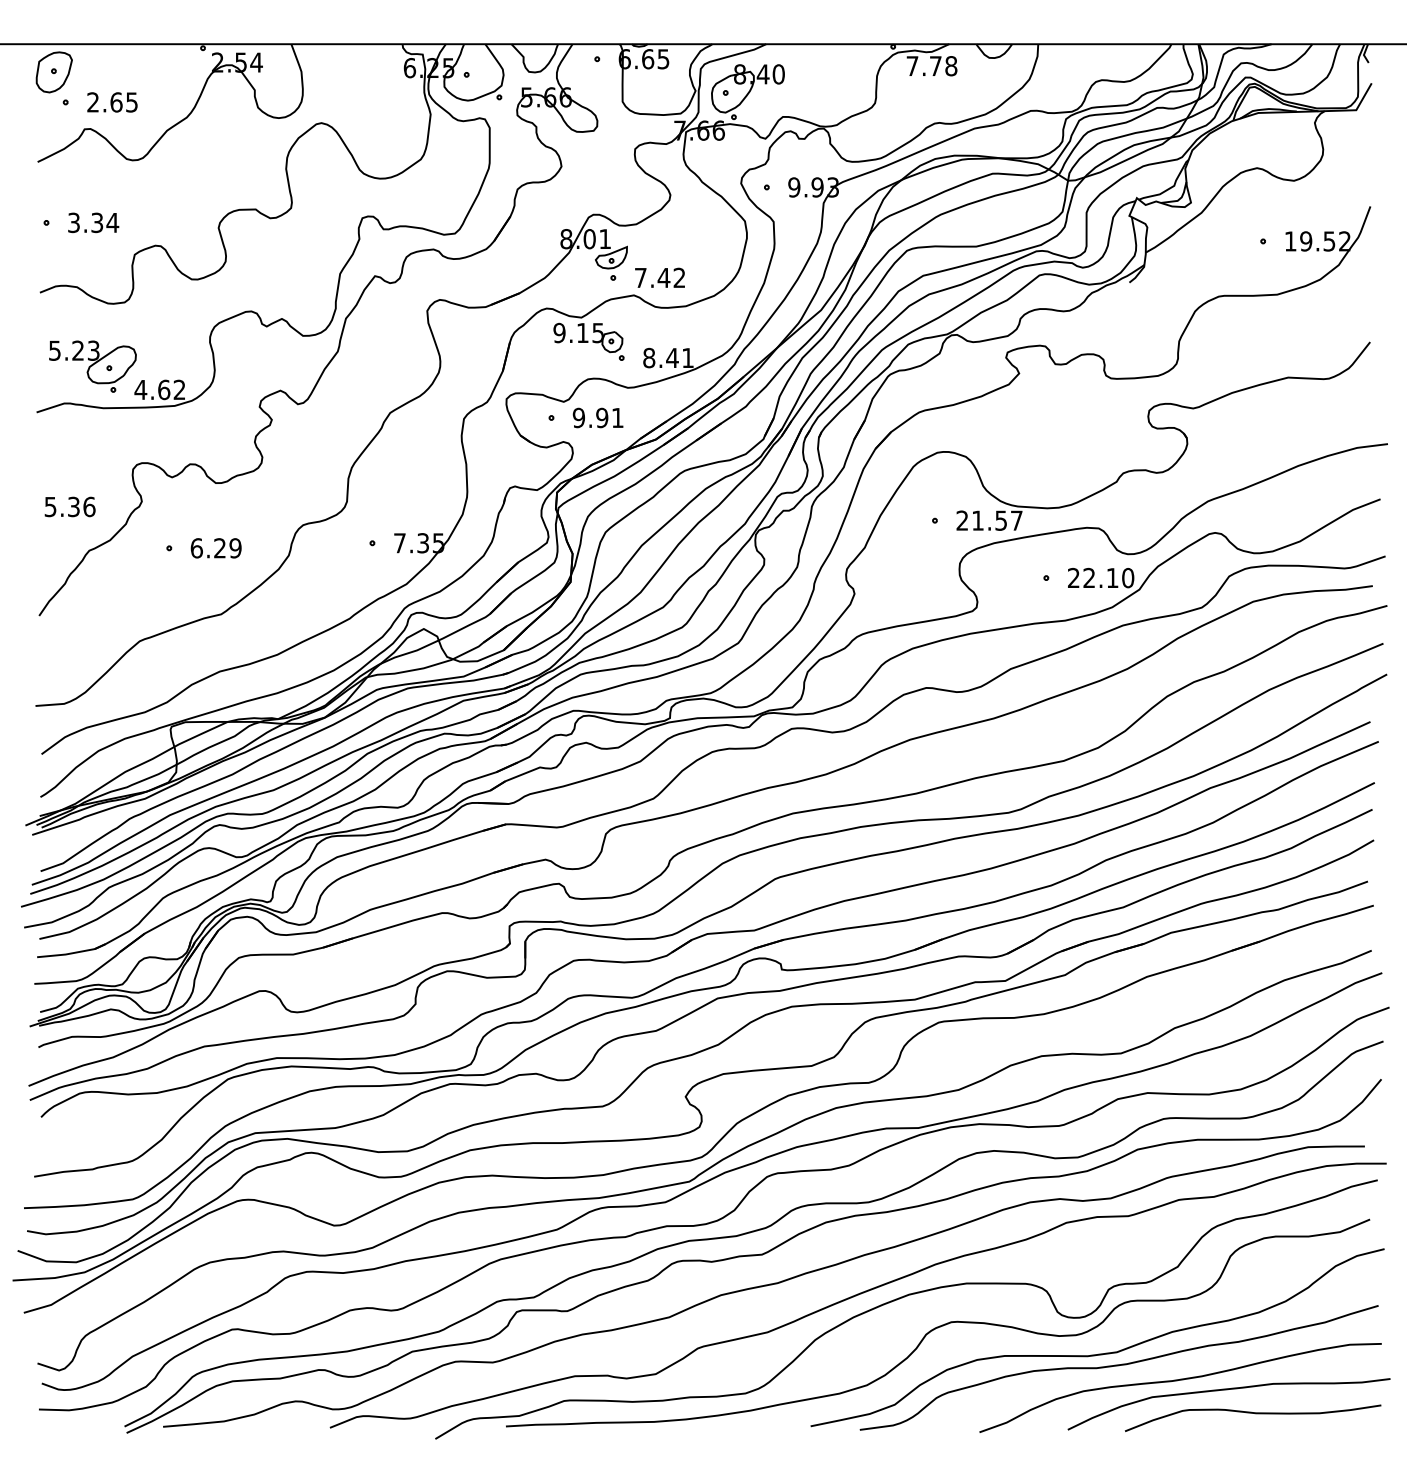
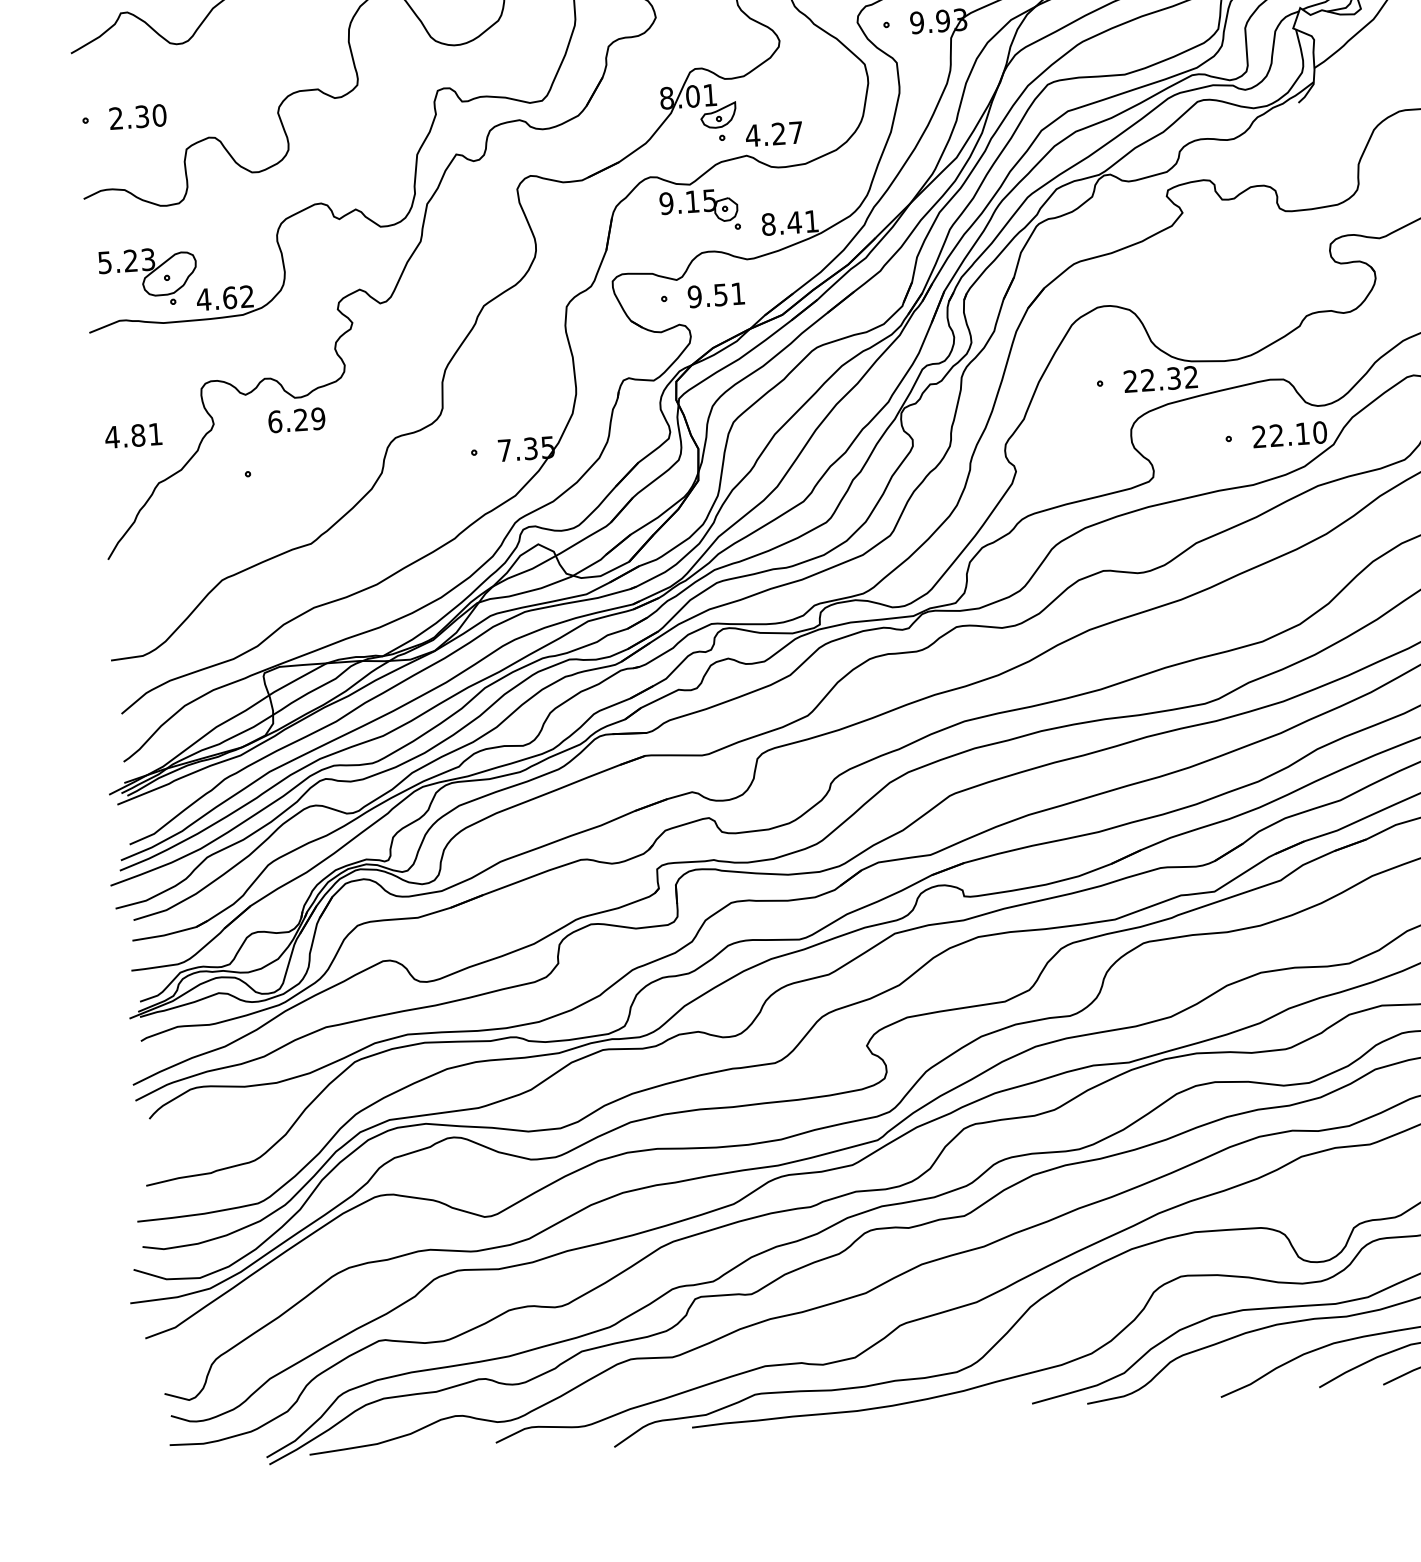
text: (93, 222) -> (138, 116), 3.34 -> 2.30
text: (659, 277) -> (773, 133), 7.42 -> 4.27
text: (602, 417) -> (721, 294), 9.91 -> 9.51
text: (69, 506) -> (133, 435), 5.36 -> 4.81
text: (997, 520) -> (1169, 378), 21.57 -> 22.32
text: (215, 548) -> (296, 420), moved

